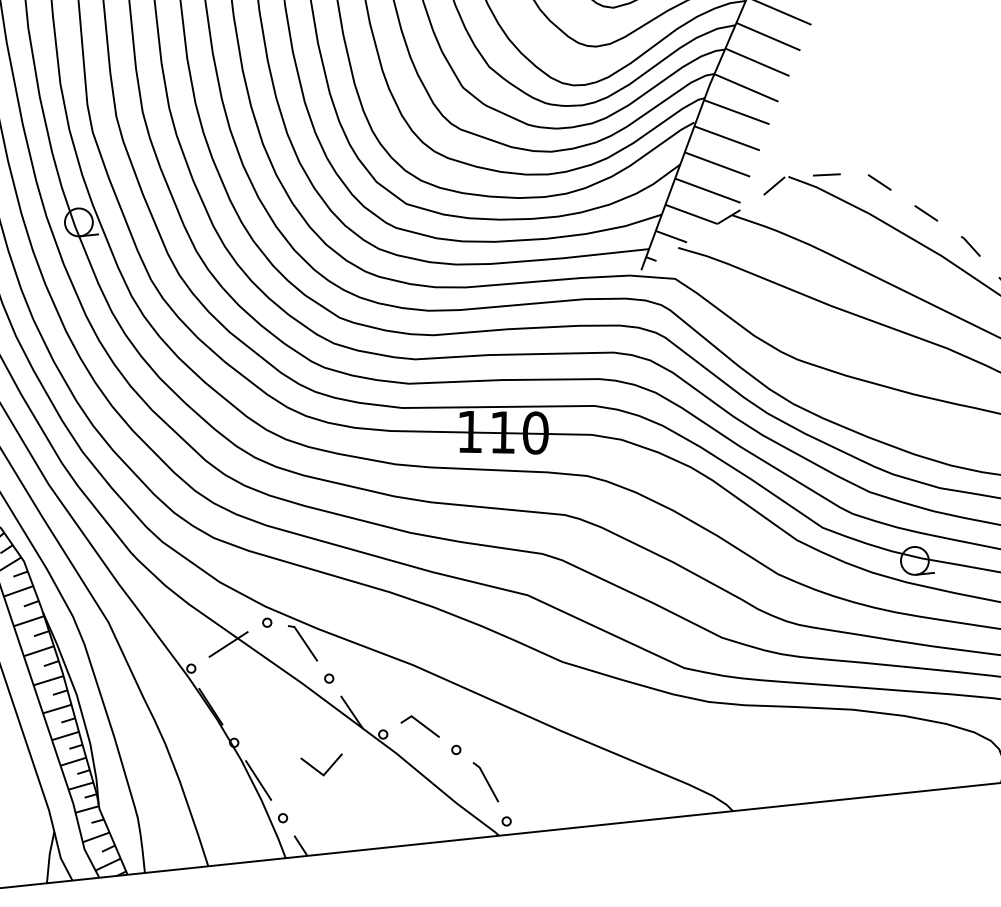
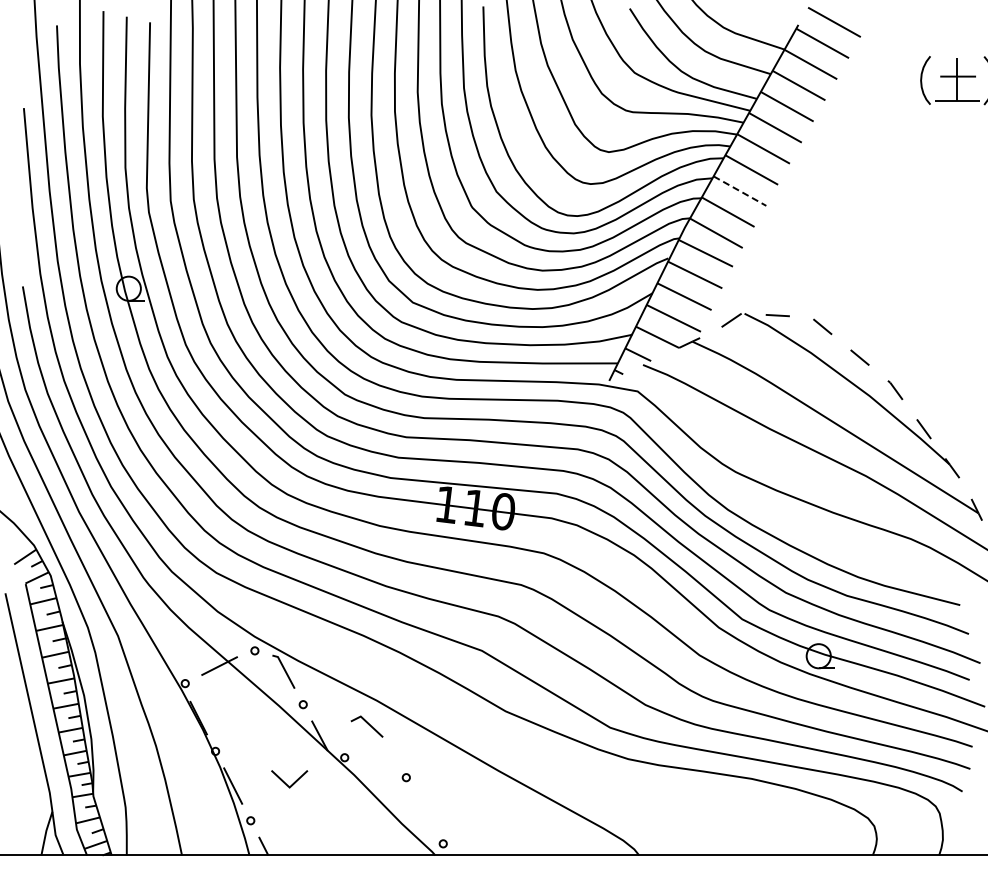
line: (769, 37) -> (740, 191), solid -> dashed
line: (420, 724) -> (367, 724), moved
line: (485, 780) -> (428, 806), removed

